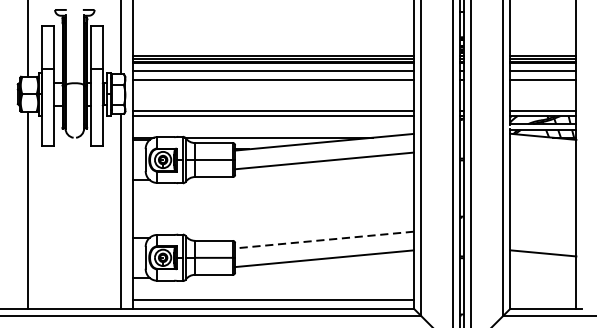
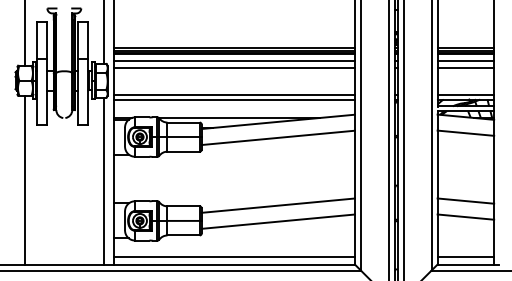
line: (542, 154) -> (465, 132), added
line: (542, 234) -> (465, 200), added
line: (324, 239) -> (278, 205), dashed -> solid
line: (542, 300) -> (465, 257), added

